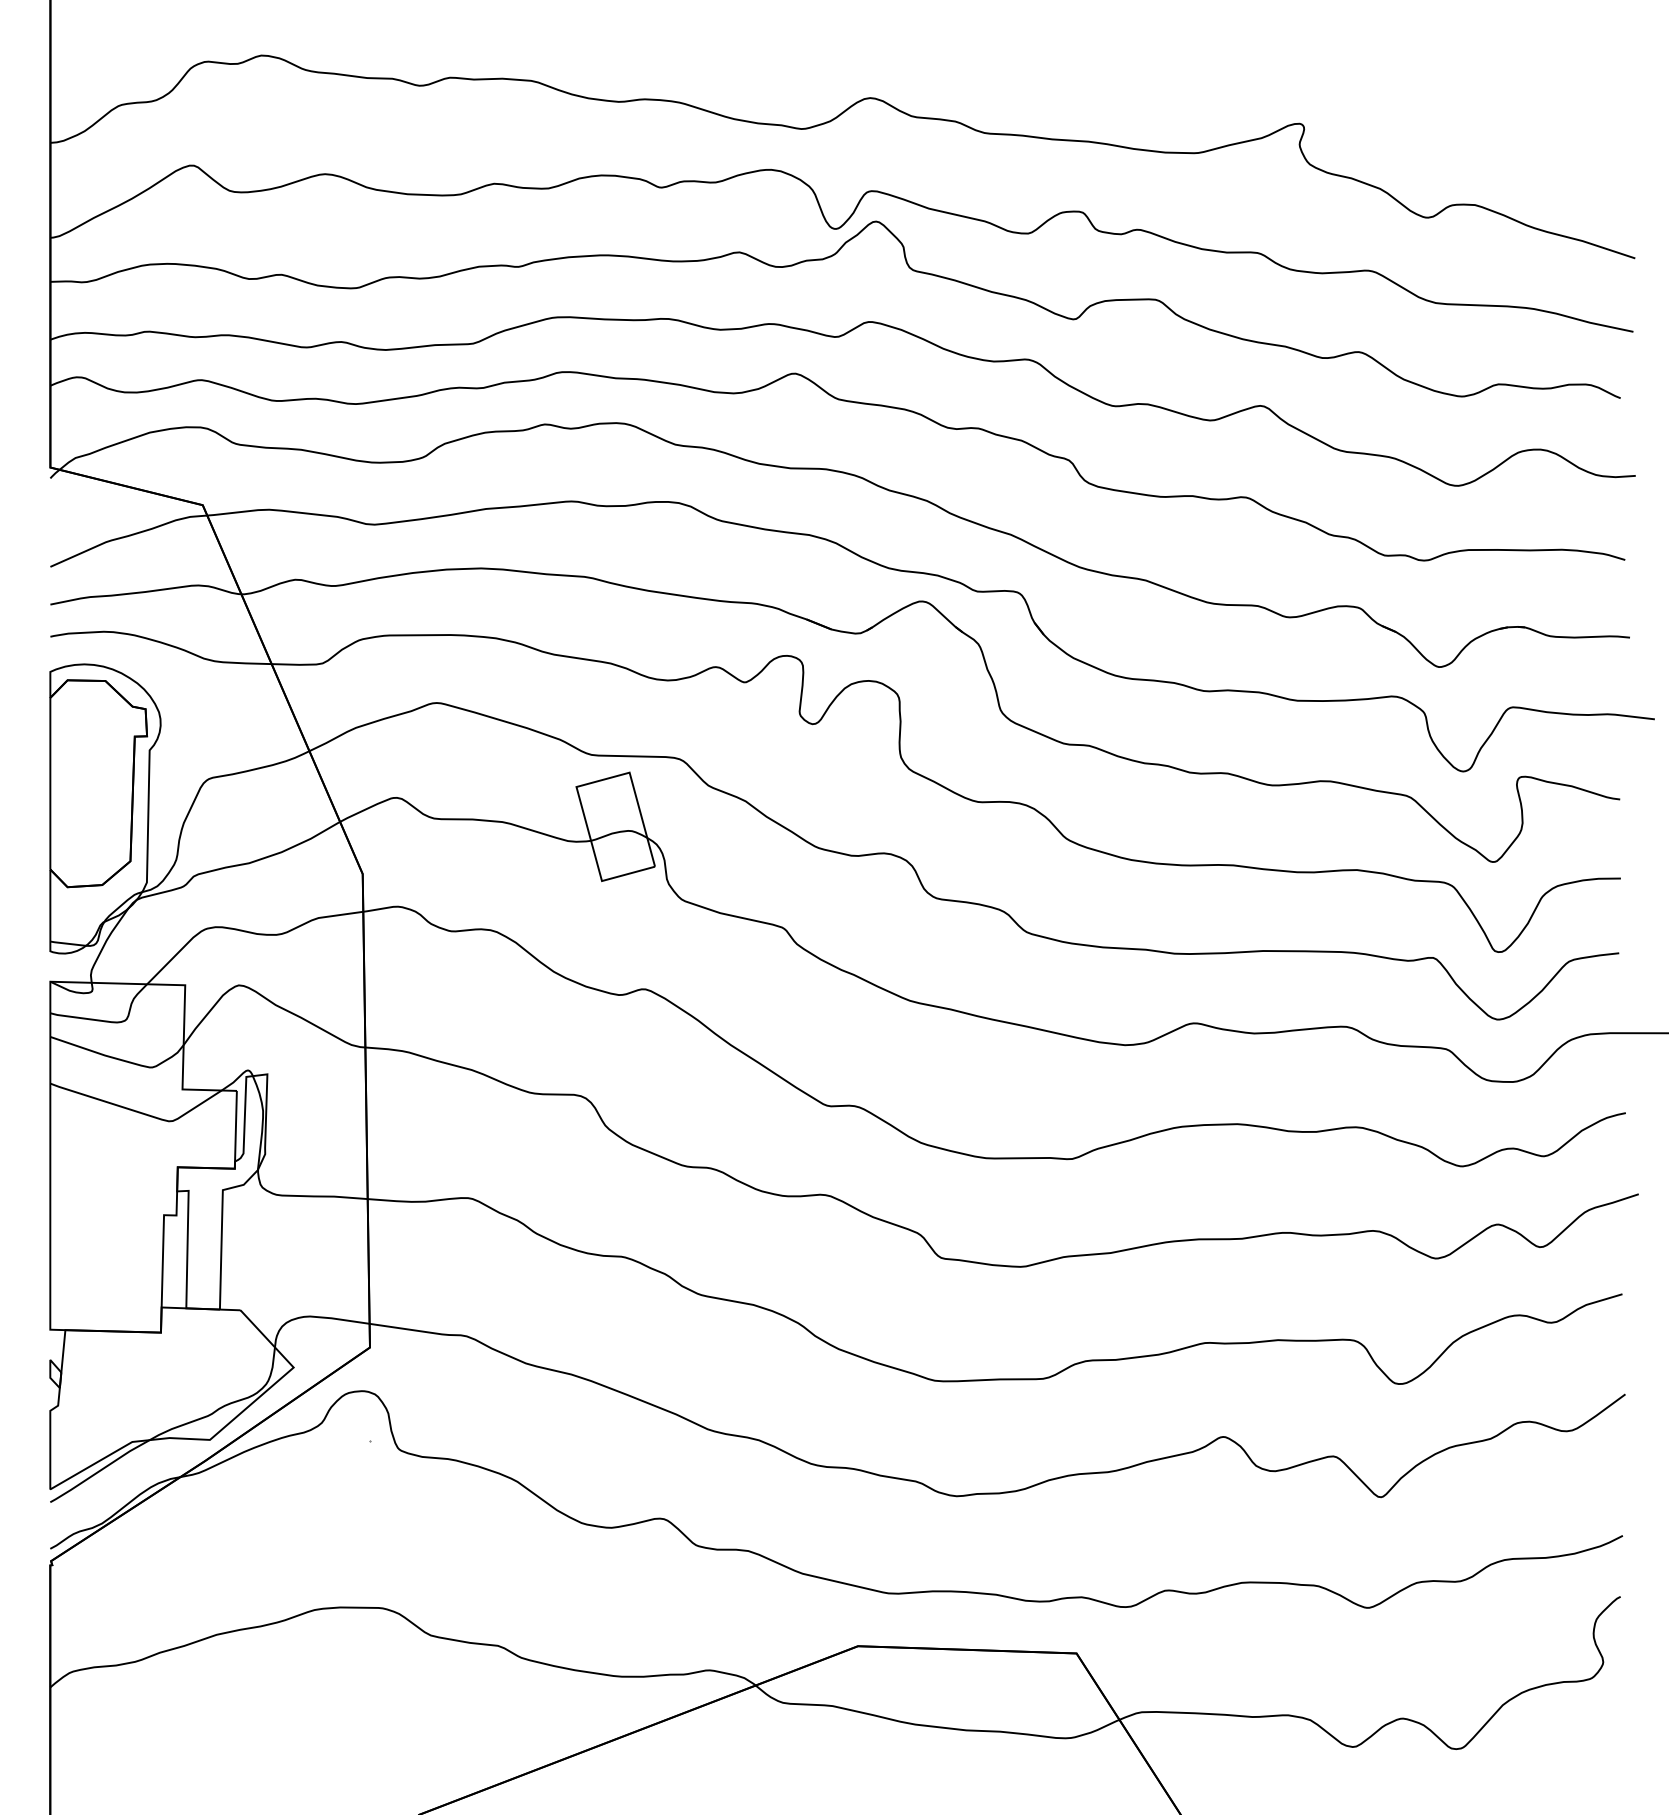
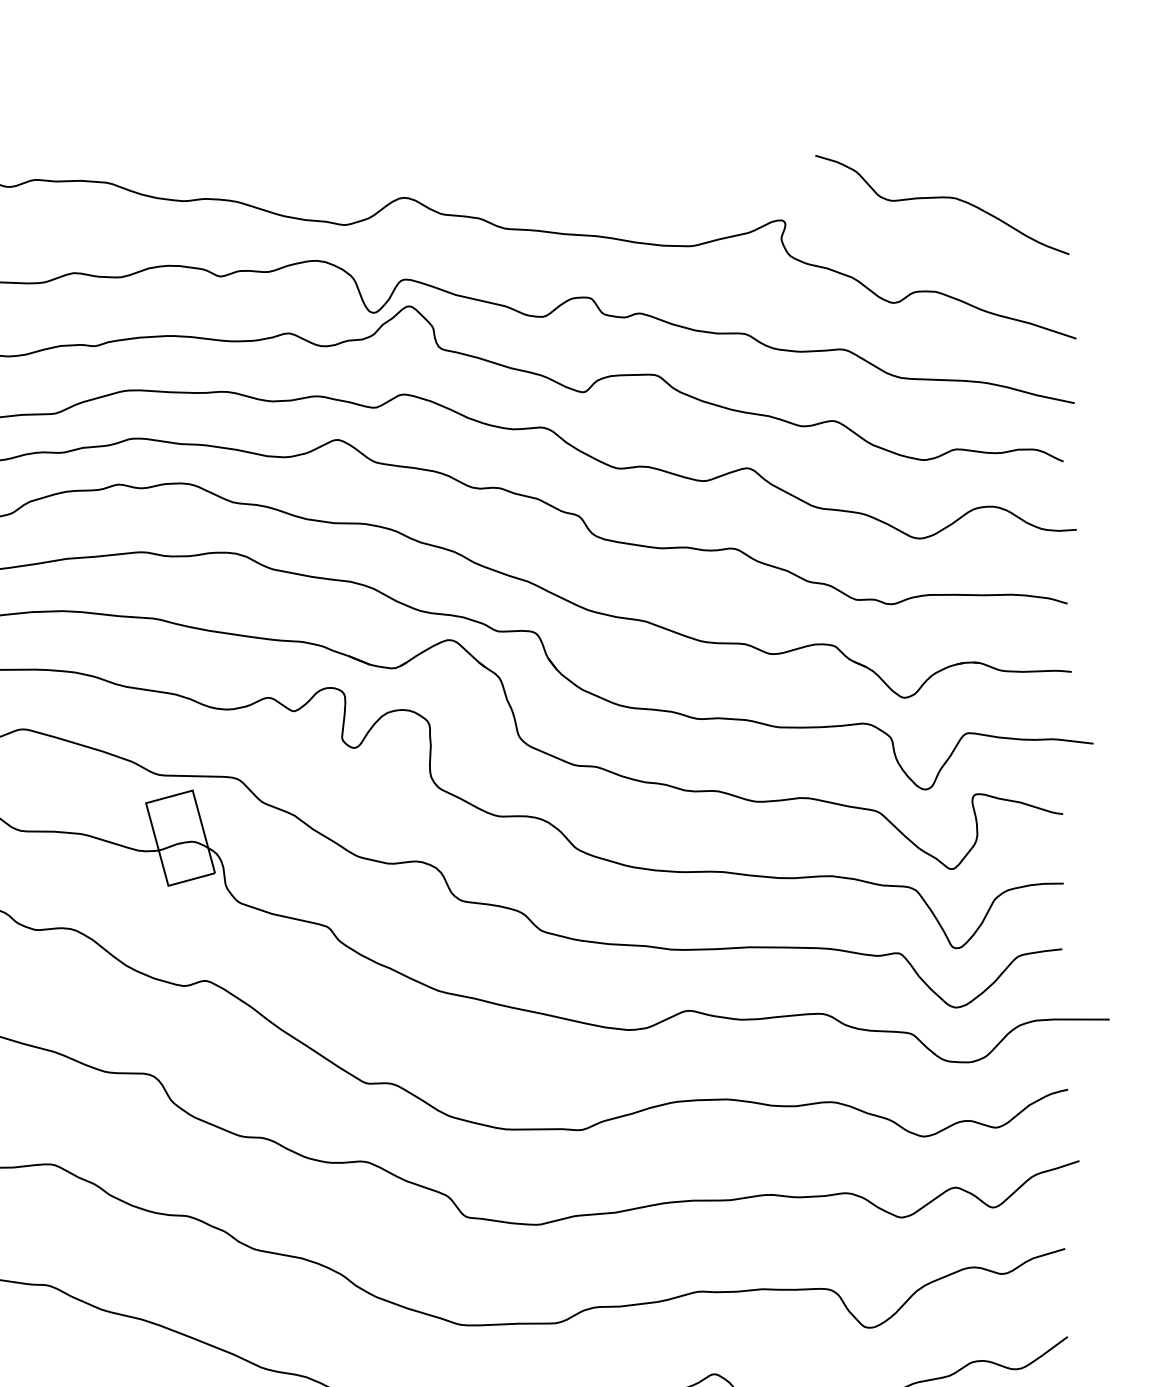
curve: (1482, 98) -> (942, 198), added

